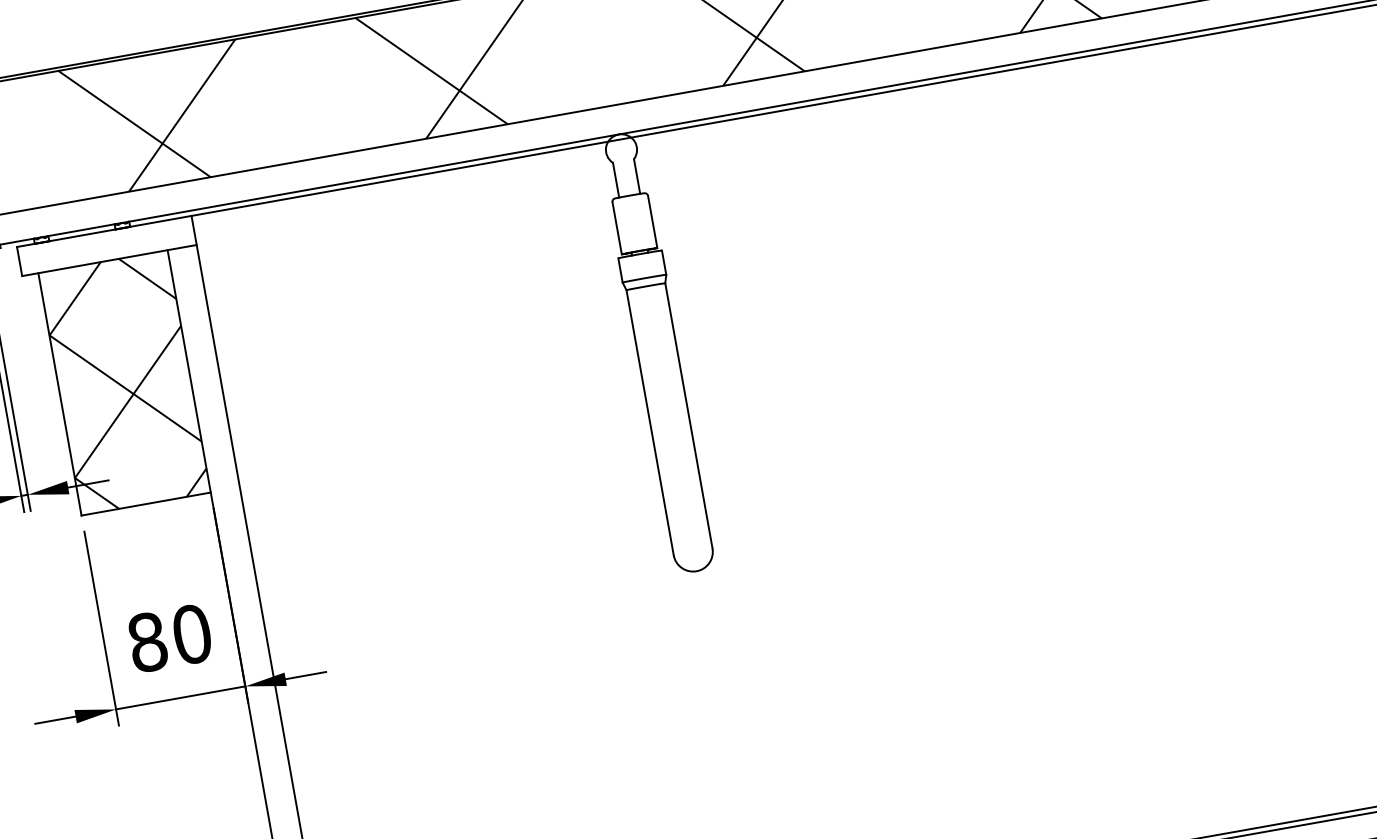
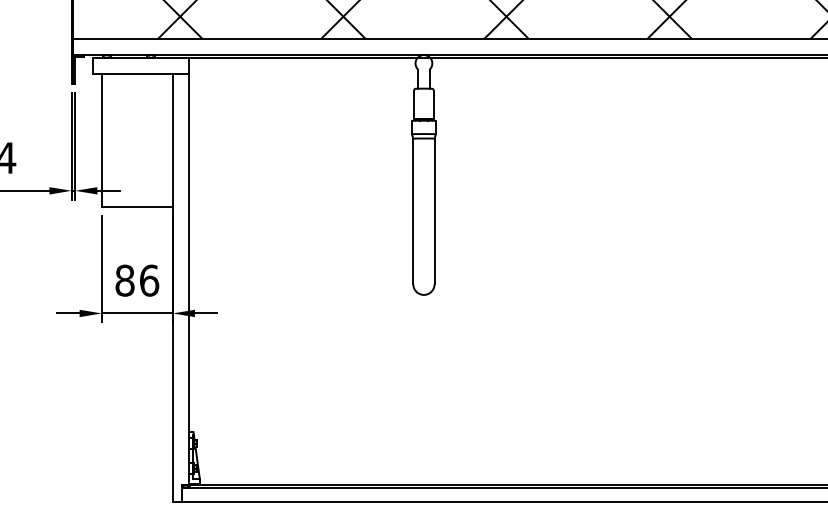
hatch: (122, 381) -> (136, 139), removed
text: (192, 633) -> (149, 280), 80 -> 86

